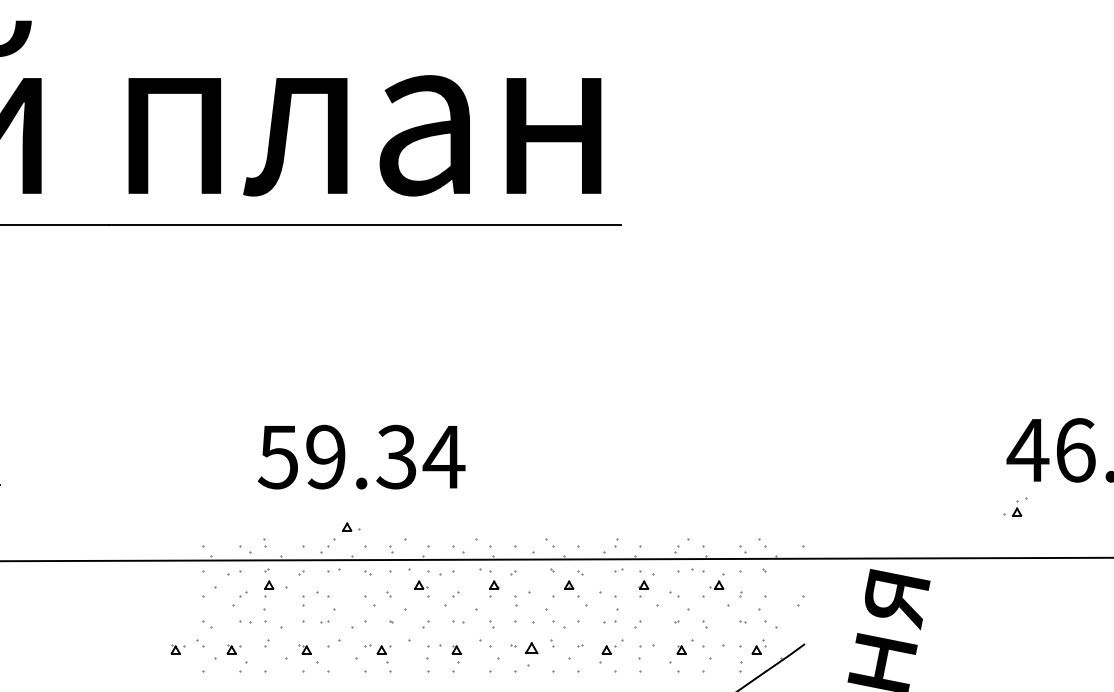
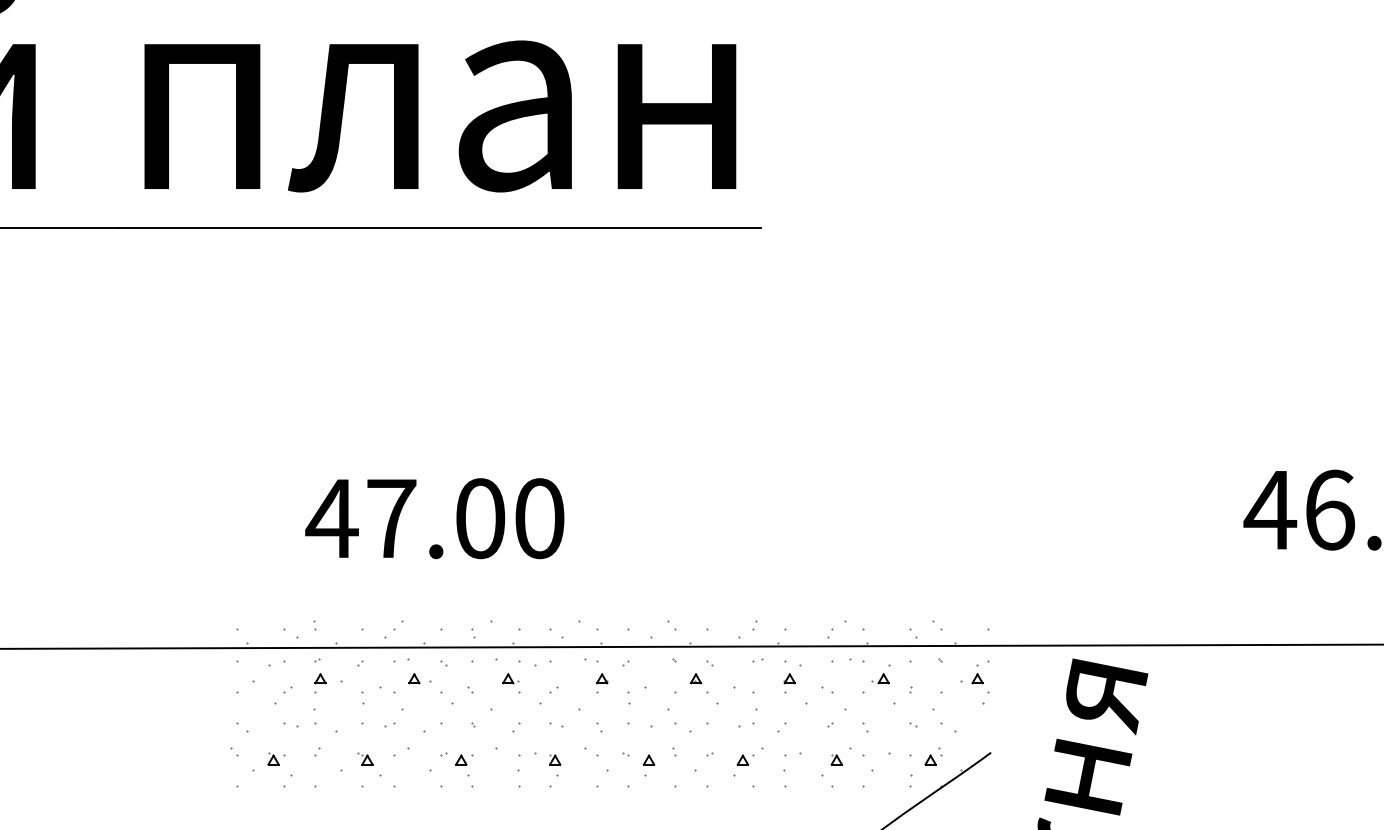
text: (361, 456) -> (436, 517), 59.34 -> 47.00
part: (1015, 506) -> (975, 671), moved
part: (351, 526) -> (419, 678), moved
part: (177, 649) -> (205, 759), removed
part: (531, 654) -> (648, 765), size x0.71

